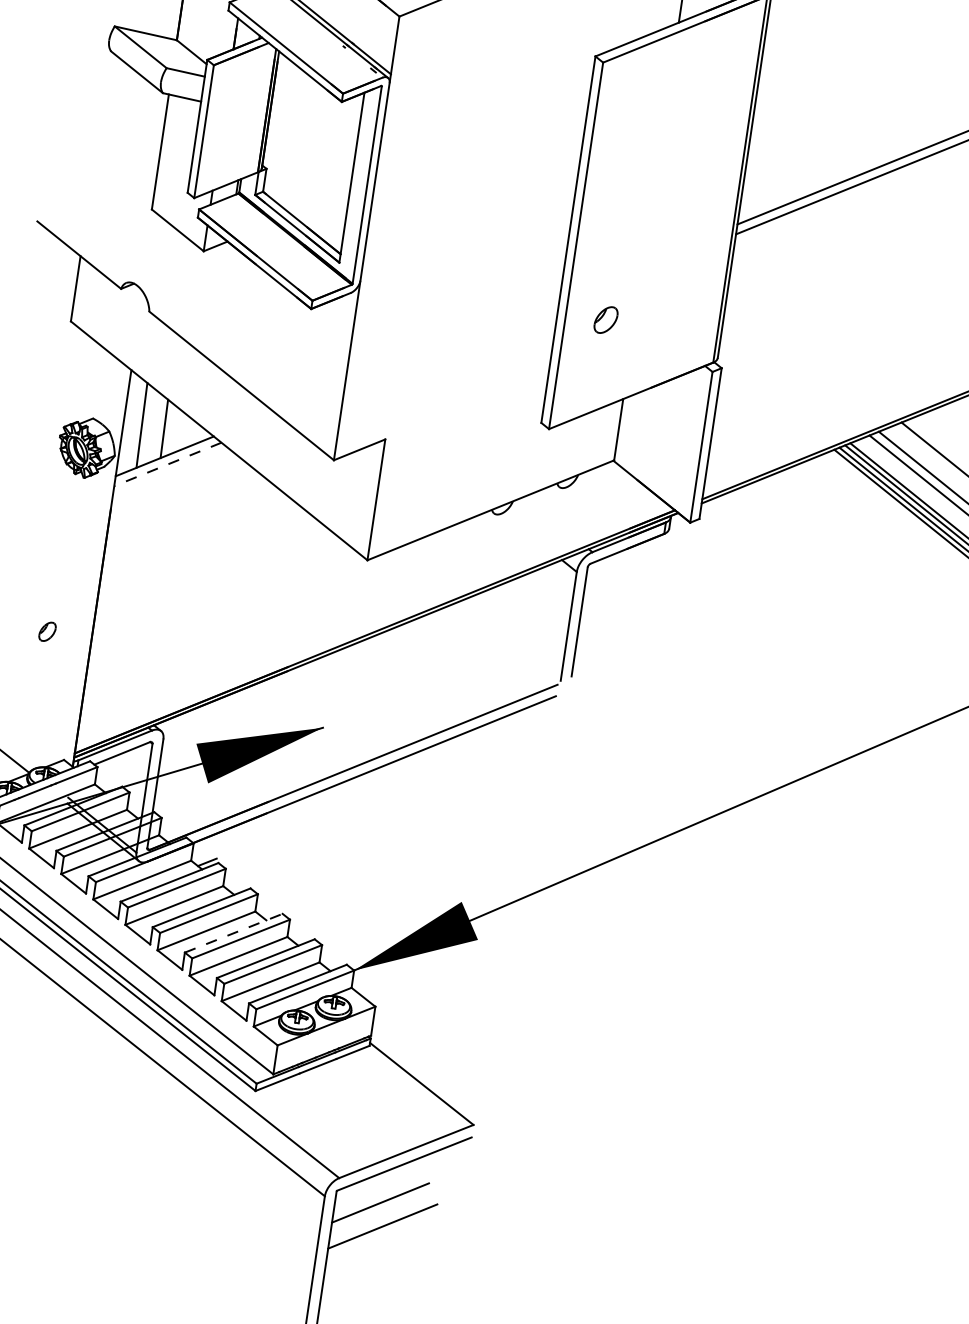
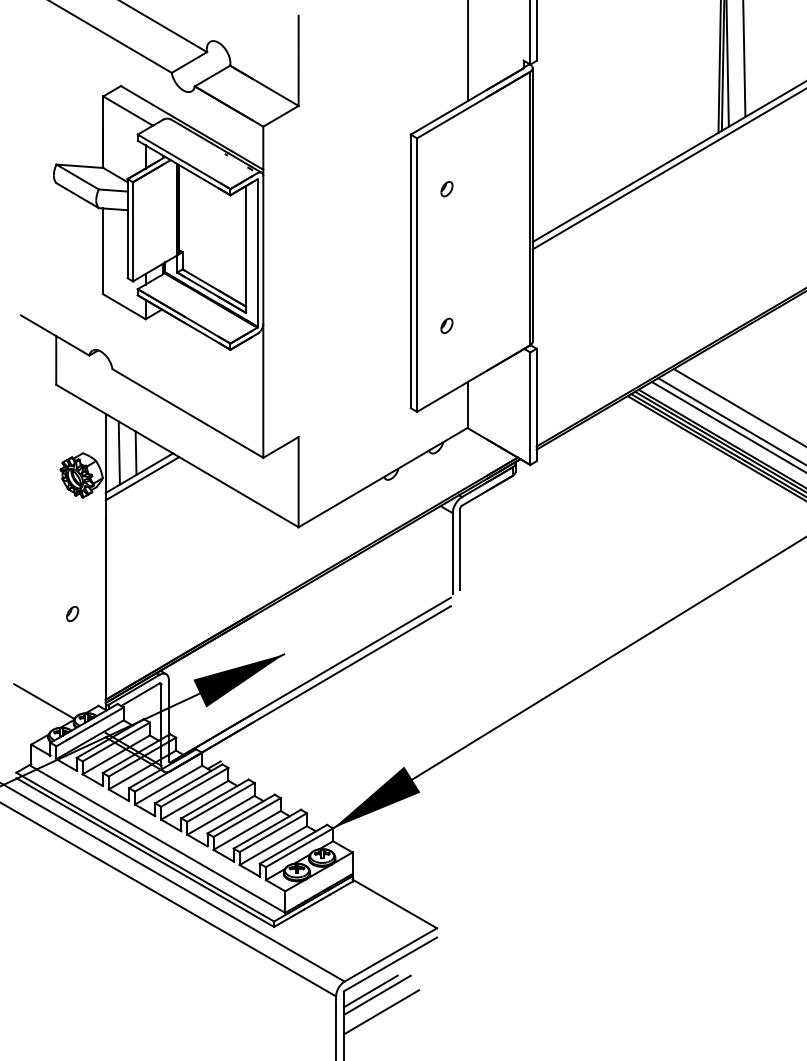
part: (632, 136) -> (446, 189), added
part: (605, 319) -> (446, 325), size x0.71
line: (167, 464) -> (142, 478), dashed -> solid
line: (234, 933) -> (241, 814), dashed -> solid
line: (371, 1196) -> (370, 991), added

